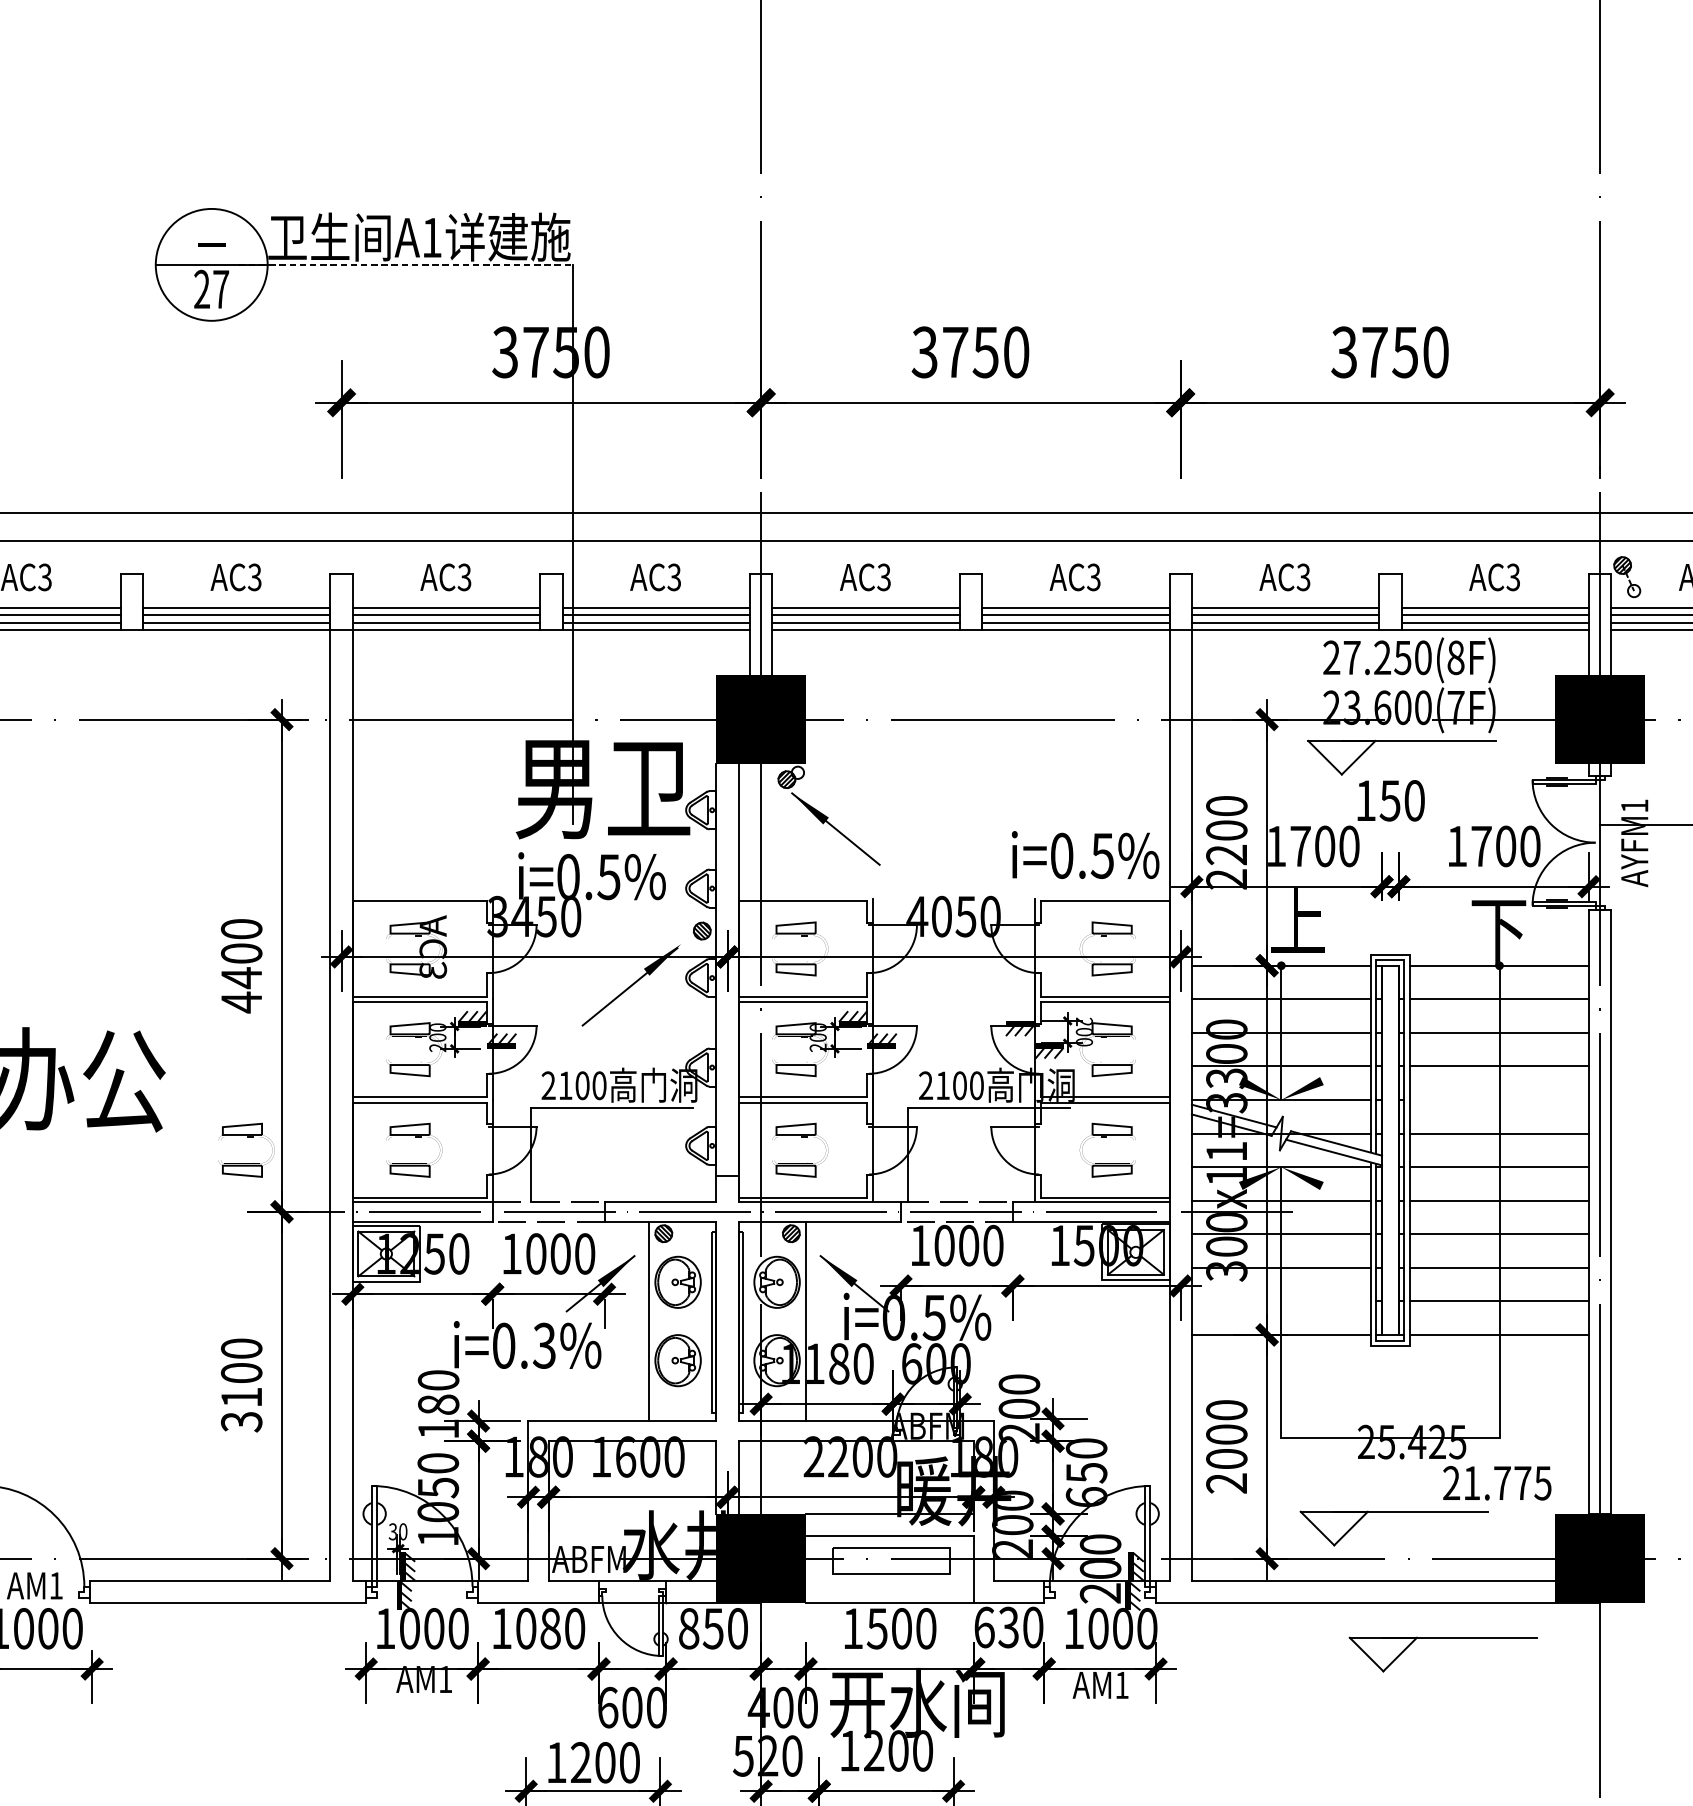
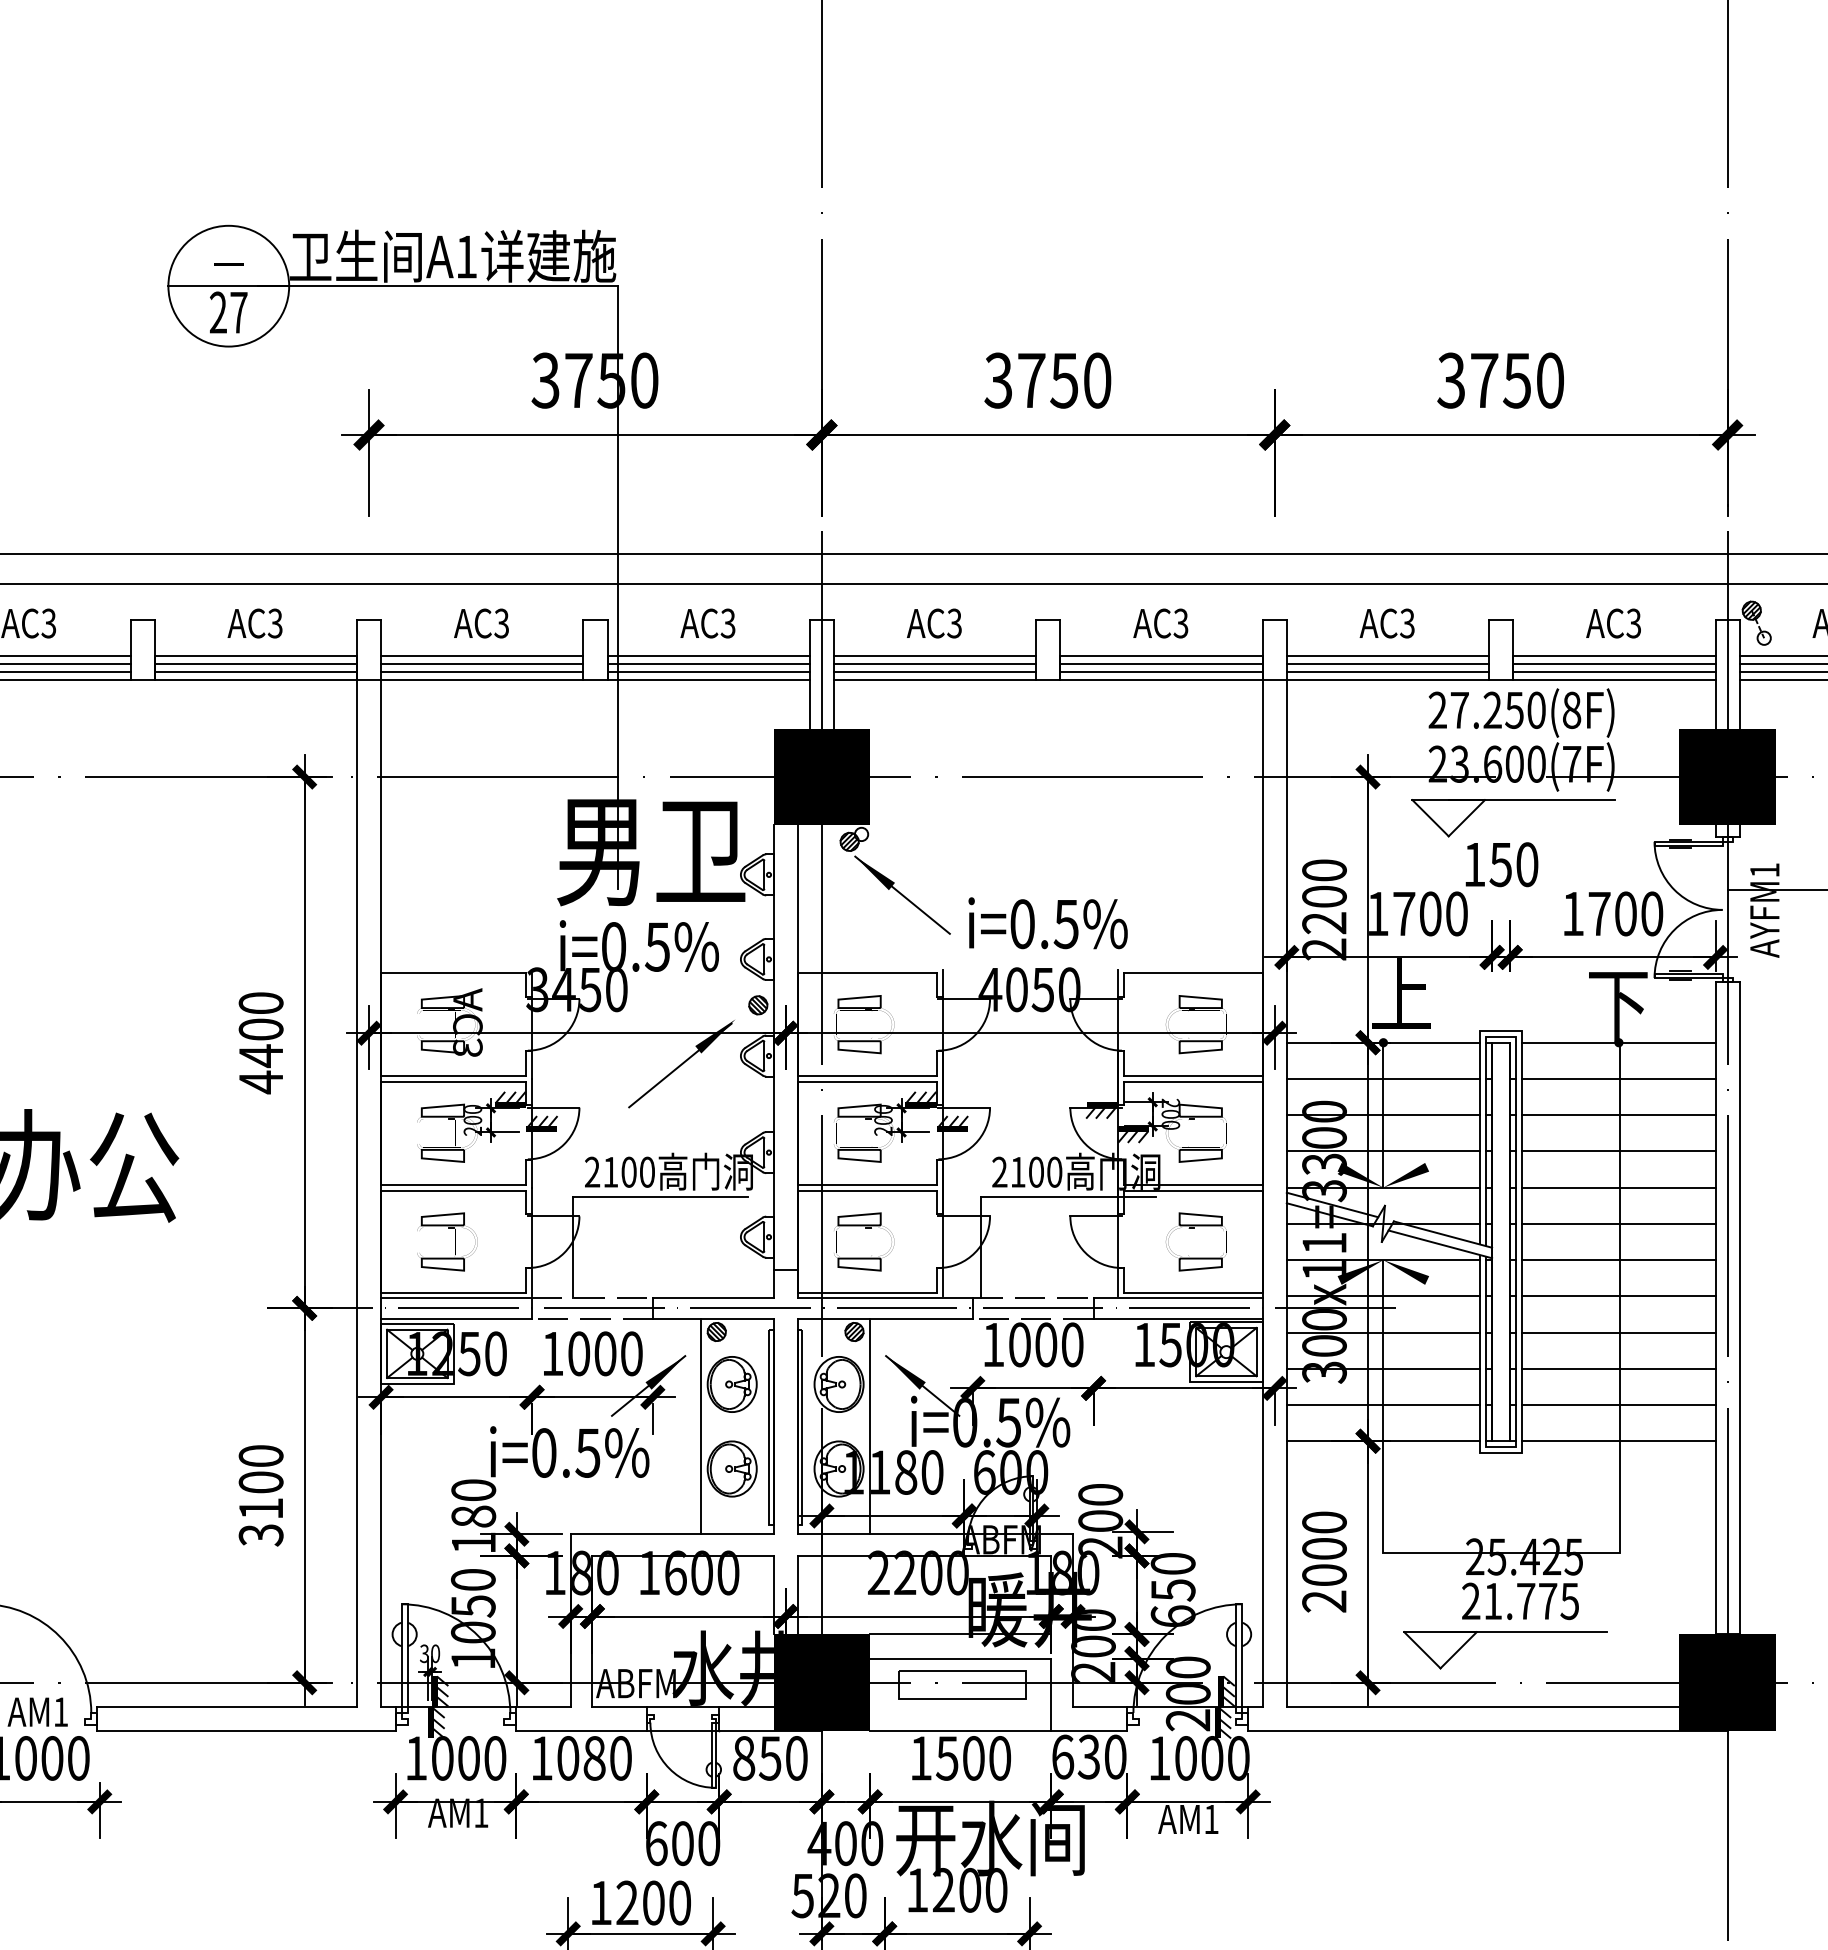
line: (405, 265) -> (438, 286), dashed -> solid
text: (1085, 855) -> (1047, 923), moved
line: (1499, 1099) -> (1618, 1187), added
part: (254, 1149) -> (274, 1241), removed
line: (1281, 1301) -> (1383, 1405), added
text: (544, 1345) -> (587, 1452), i=0.3% -> i=0.5%
text: (1497, 1483) -> (1520, 1601), moved
part: (1443, 1638) -> (1558, 1768), removed

